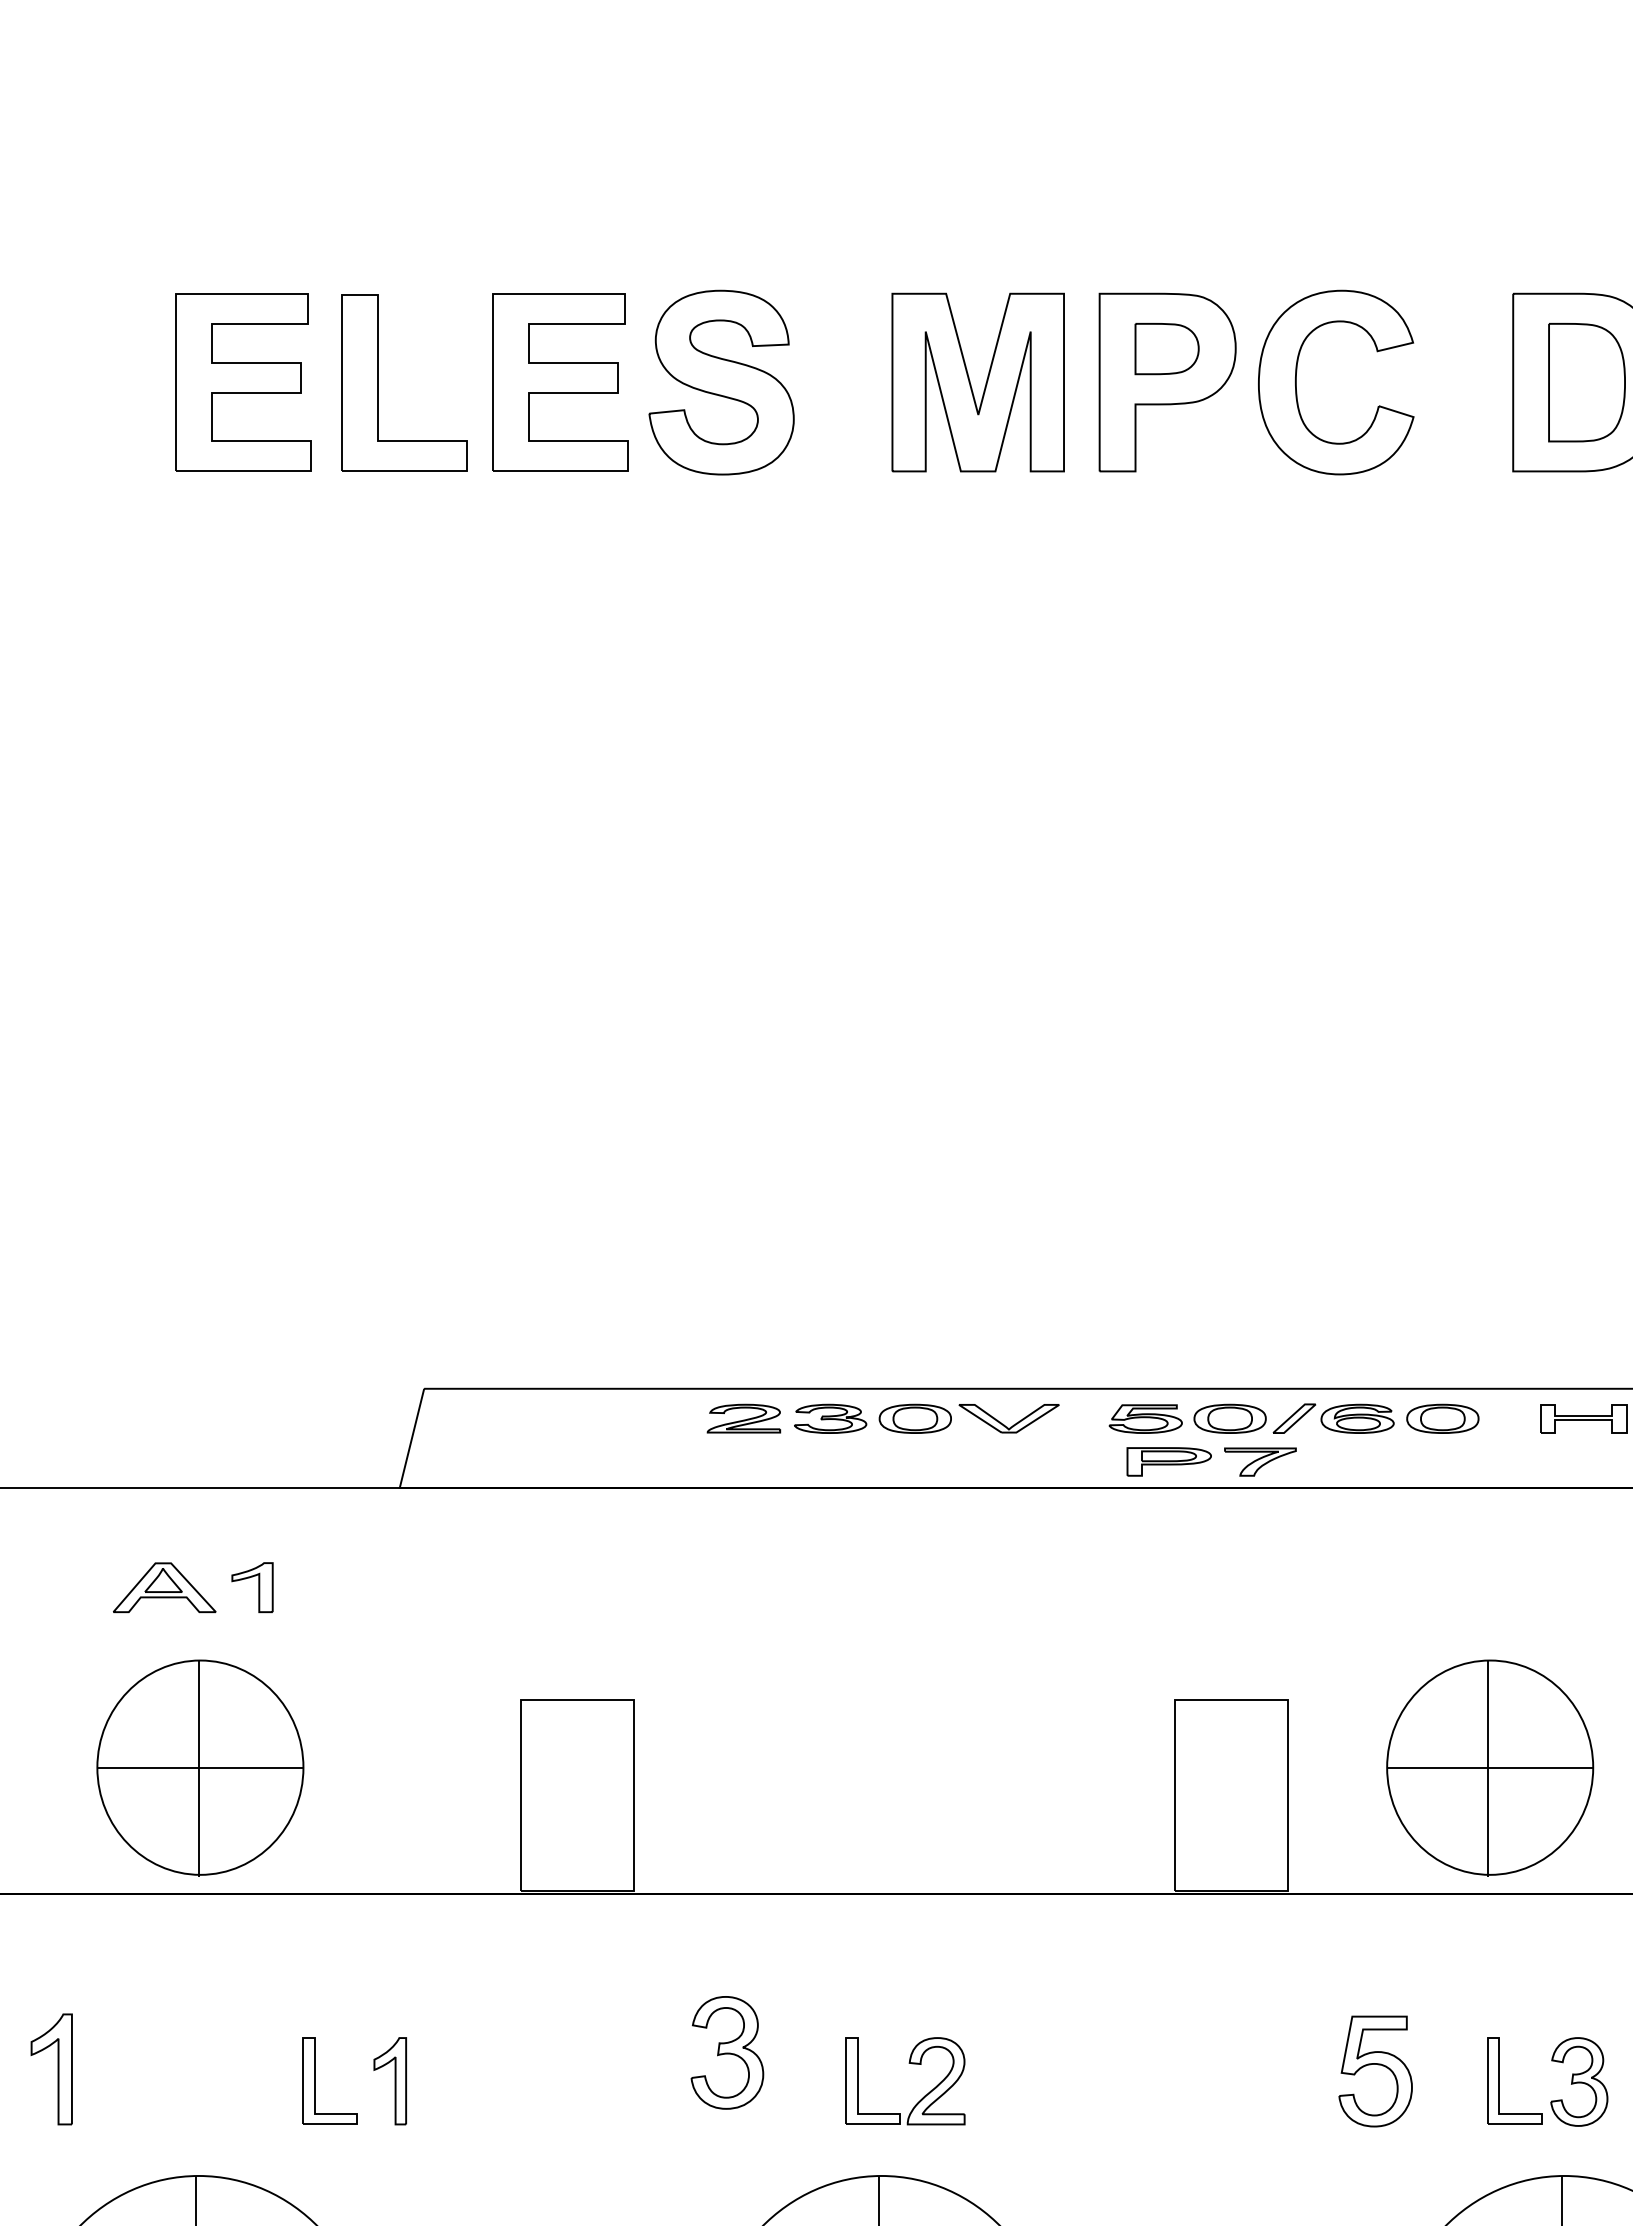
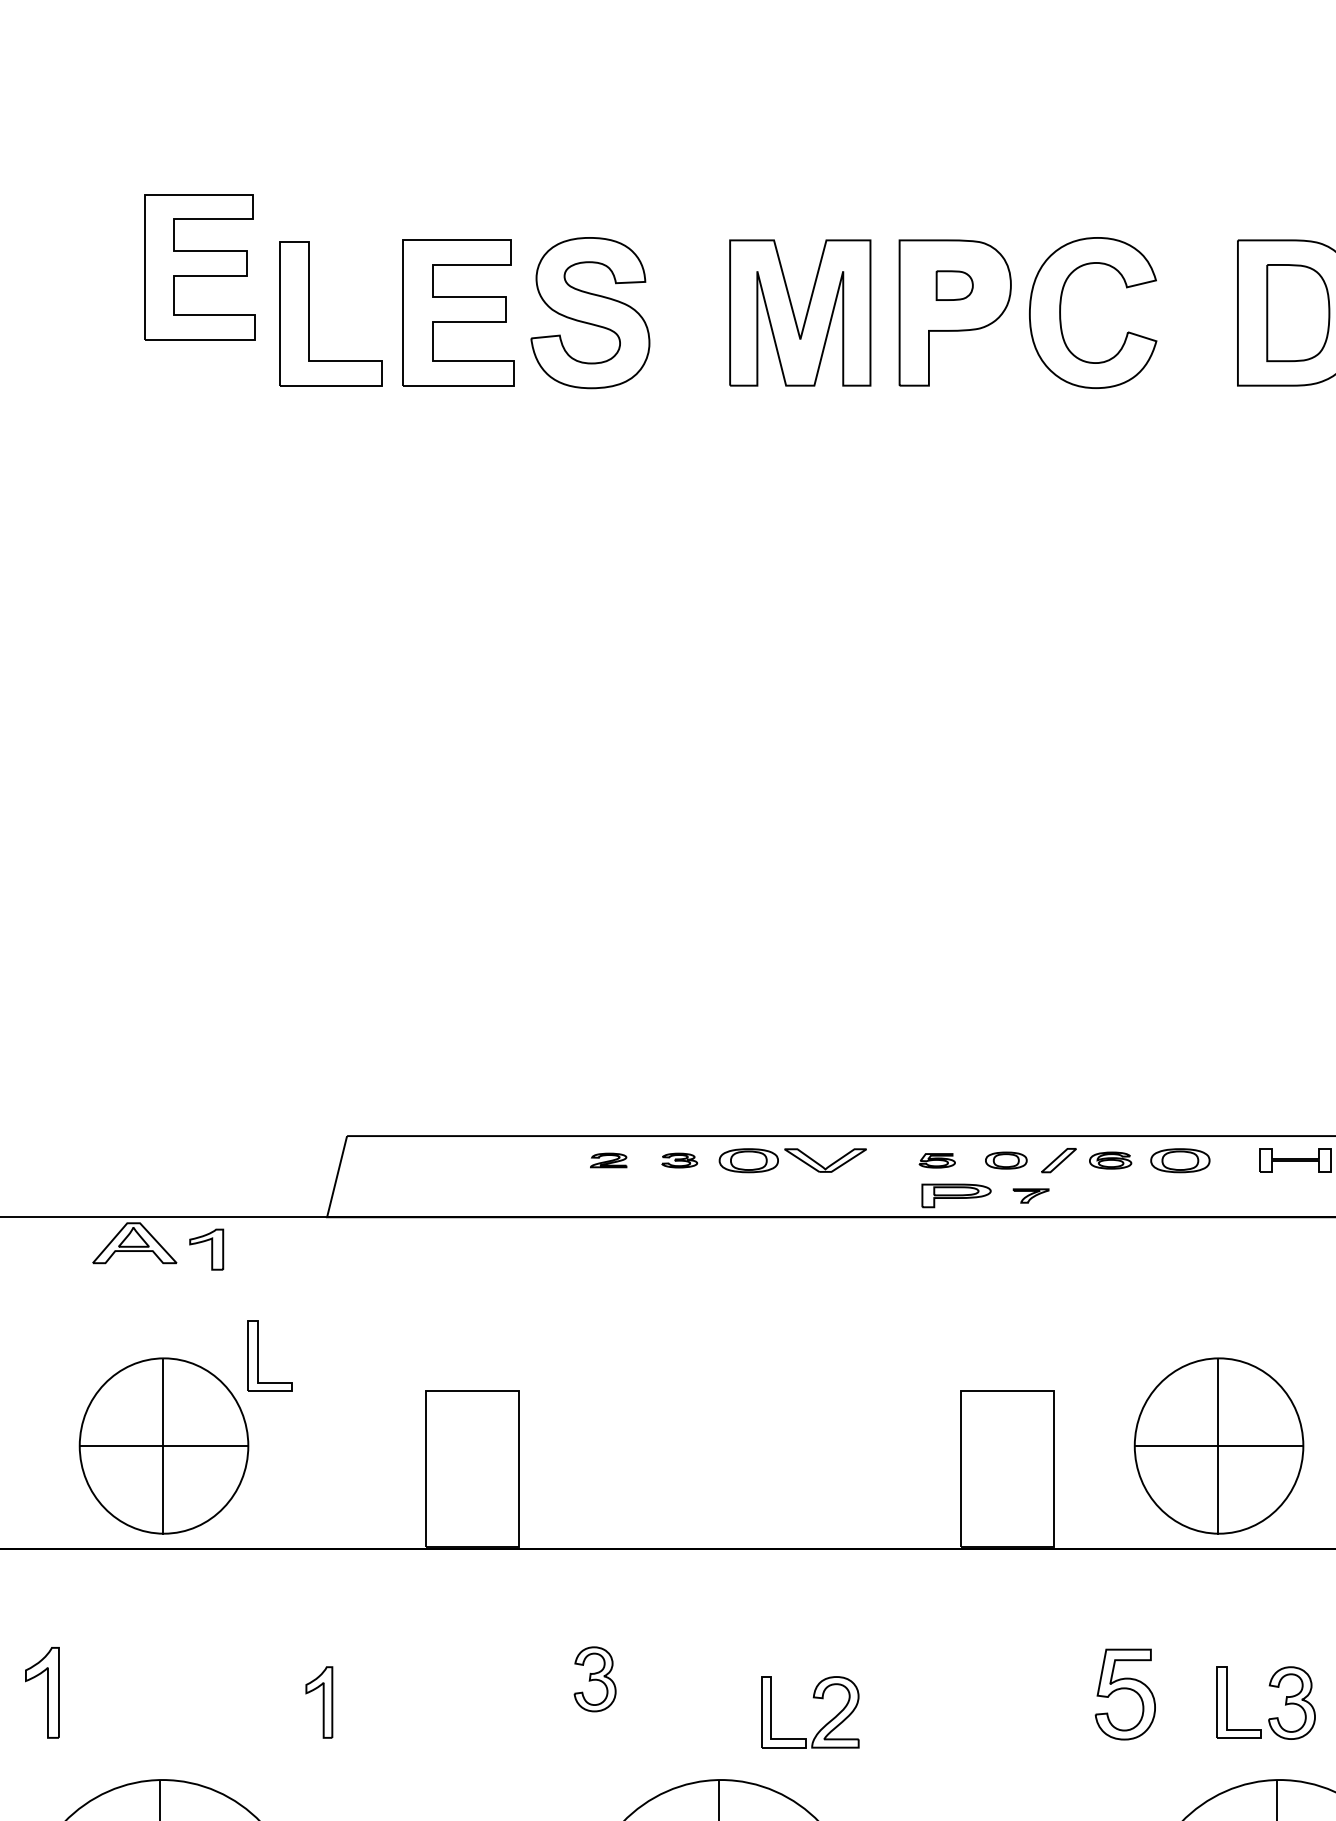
part: (1166, 349) -> (954, 285), size x0.7
part: (243, 382) -> (200, 267), moved
part: (743, 1418) -> (608, 1160), size x0.6
part: (830, 1418) -> (679, 1160), size x0.6
part: (1145, 1418) -> (937, 1160), size x0.6
part: (1229, 1418) -> (1005, 1160), size x0.7
part: (1357, 1418) -> (1110, 1160), size x0.7
part: (1260, 1461) -> (1031, 1195), size x0.6
part: (164, 1587) -> (134, 1243), moved
part: (252, 1587) -> (206, 1249), moved
part: (727, 2052) -> (595, 1679), size x0.7
part: (908, 2063) -> (812, 1697), moved
part: (315, 2080) -> (258, 1355), moved

